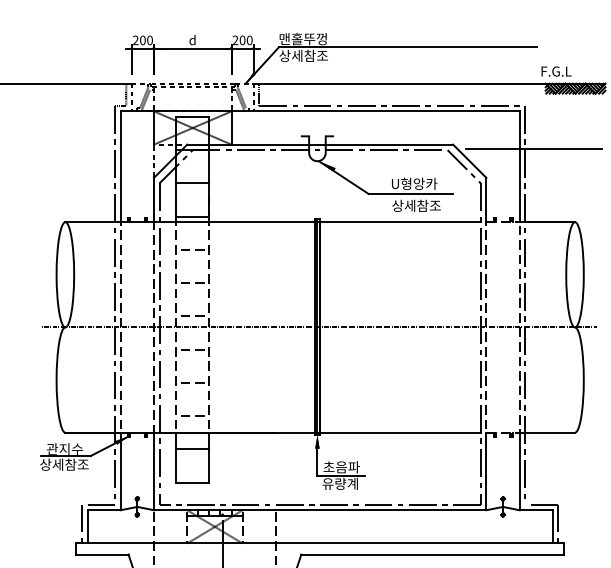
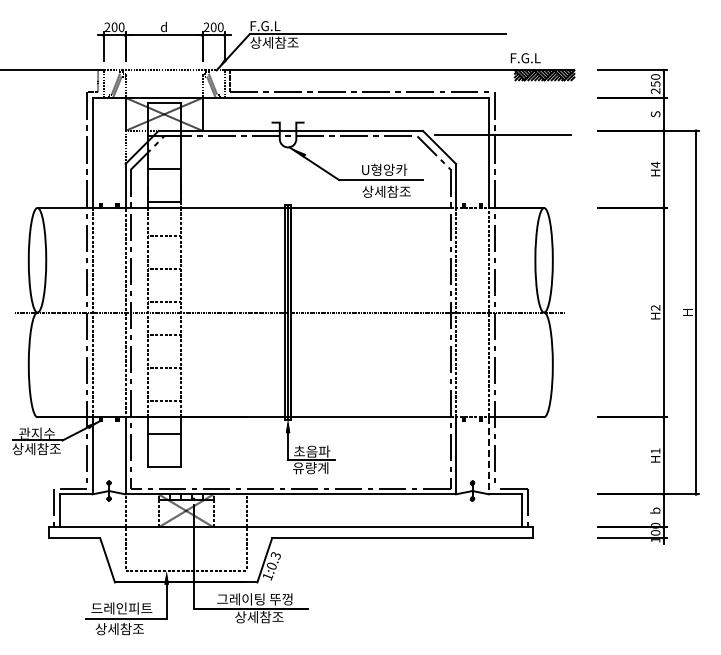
text: (302, 38) -> (273, 25), 맨홀뚜껑 -> F.G.L
line: (192, 86) -> (163, 73), removed
line: (520, 471) -> (489, 455), solid -> dashed

